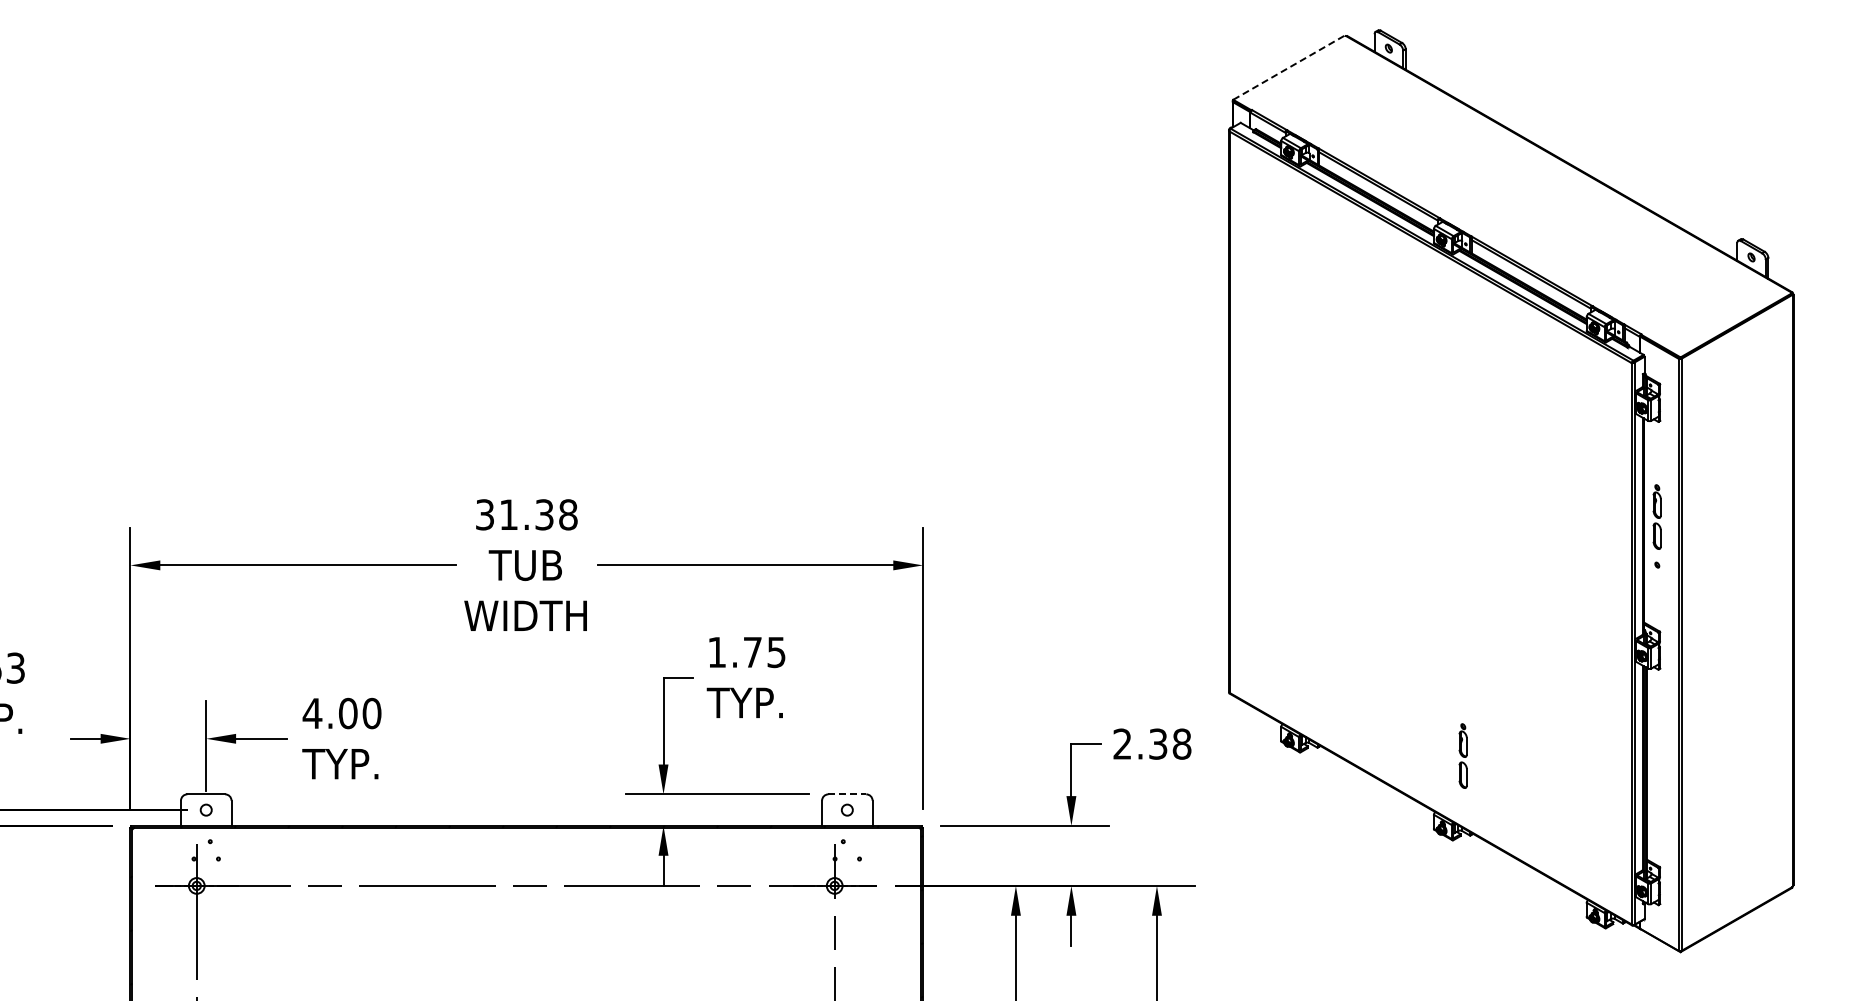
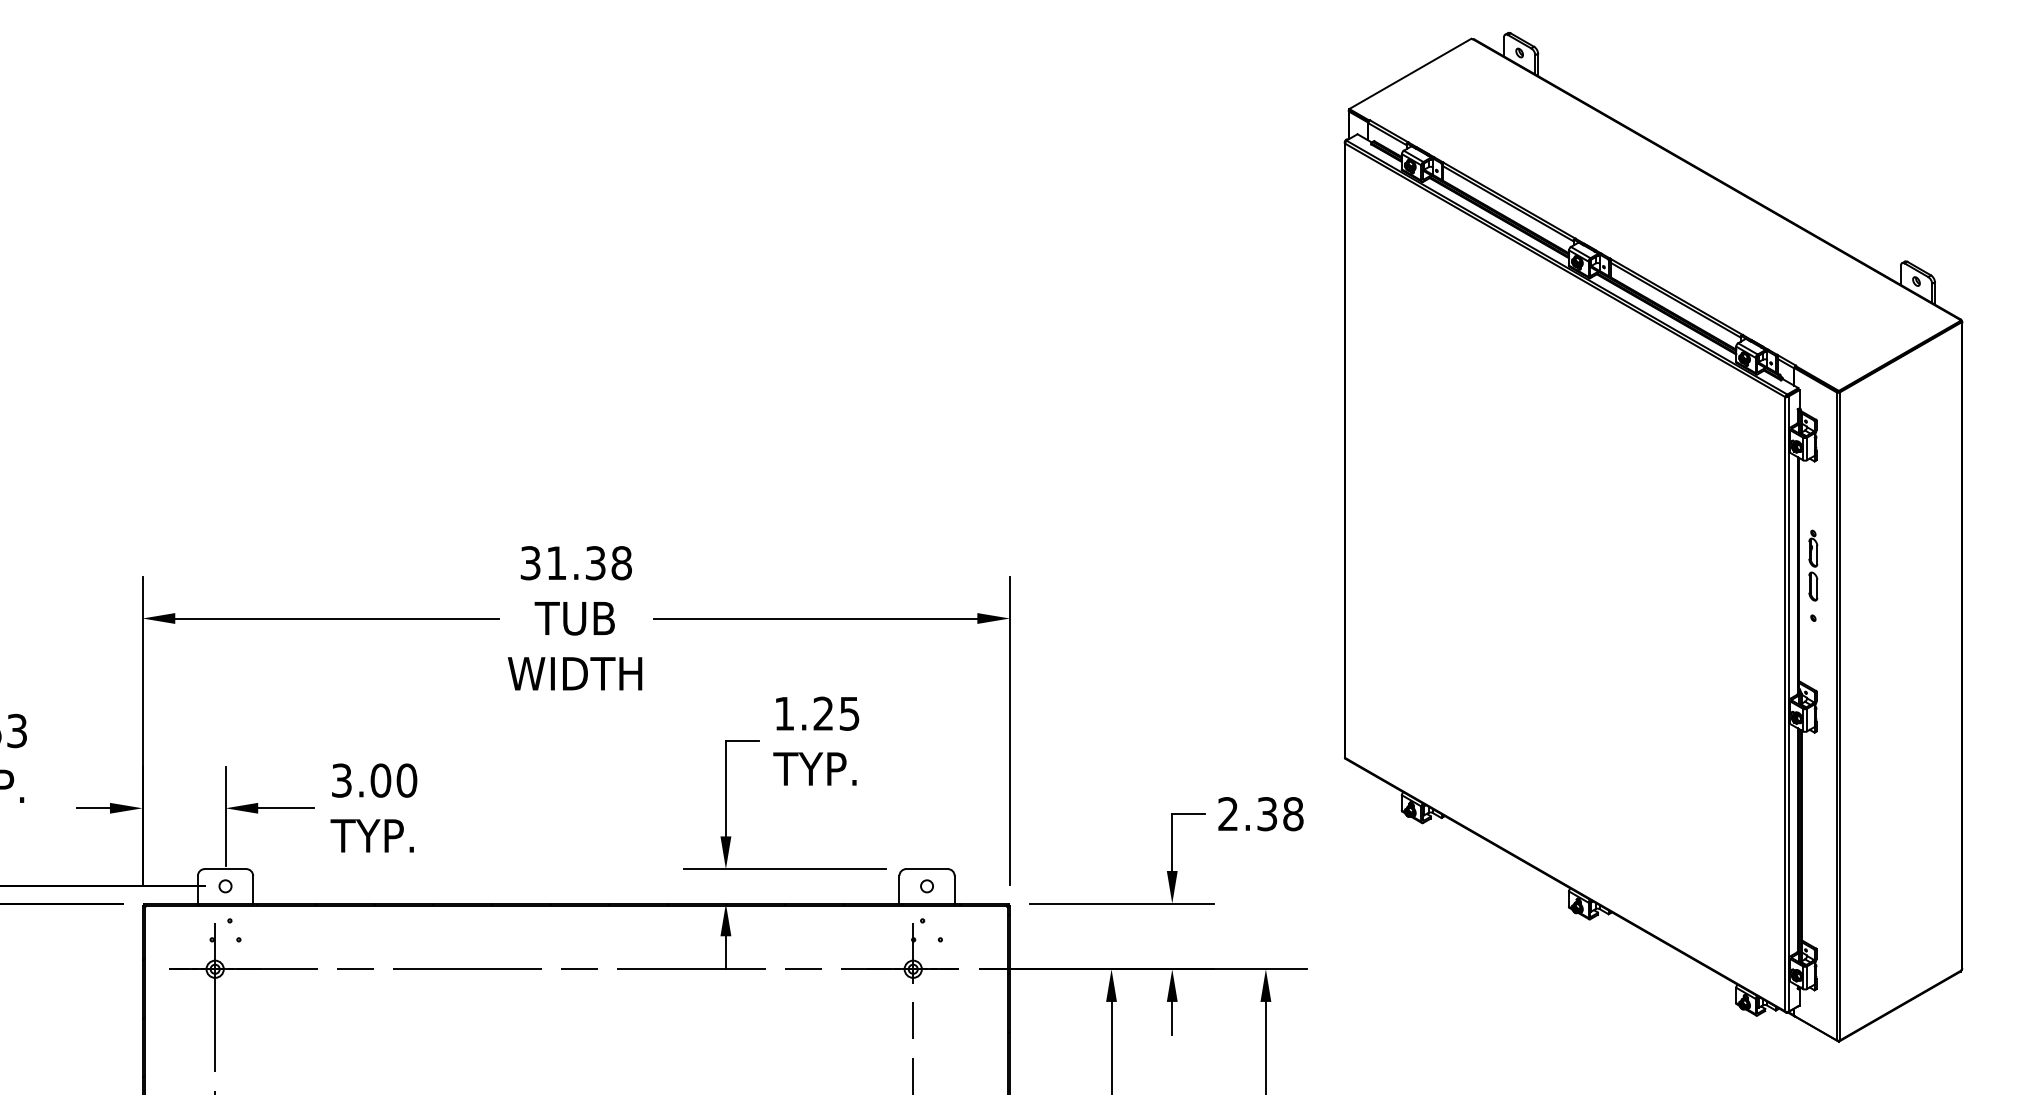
line: (1289, 67) -> (1410, 73), dashed -> solid
text: (752, 651) -> (823, 712), 1.75 -> 1.25
text: (312, 713) -> (341, 780), 4.00 -> 3.00
part: (1462, 755) -> (1600, 826), removed
line: (847, 794) -> (927, 869), dashed -> solid

